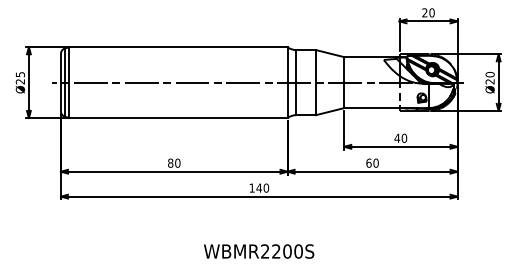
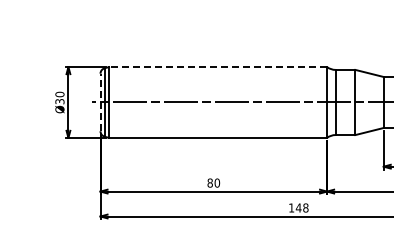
line: (178, 47) -> (218, 67), solid -> dashed
text: (20, 77) -> (60, 97), Ø25 -> Ø30
line: (60, 82) -> (100, 102), solid -> dashed
text: (266, 187) -> (306, 207), 140 -> 148

